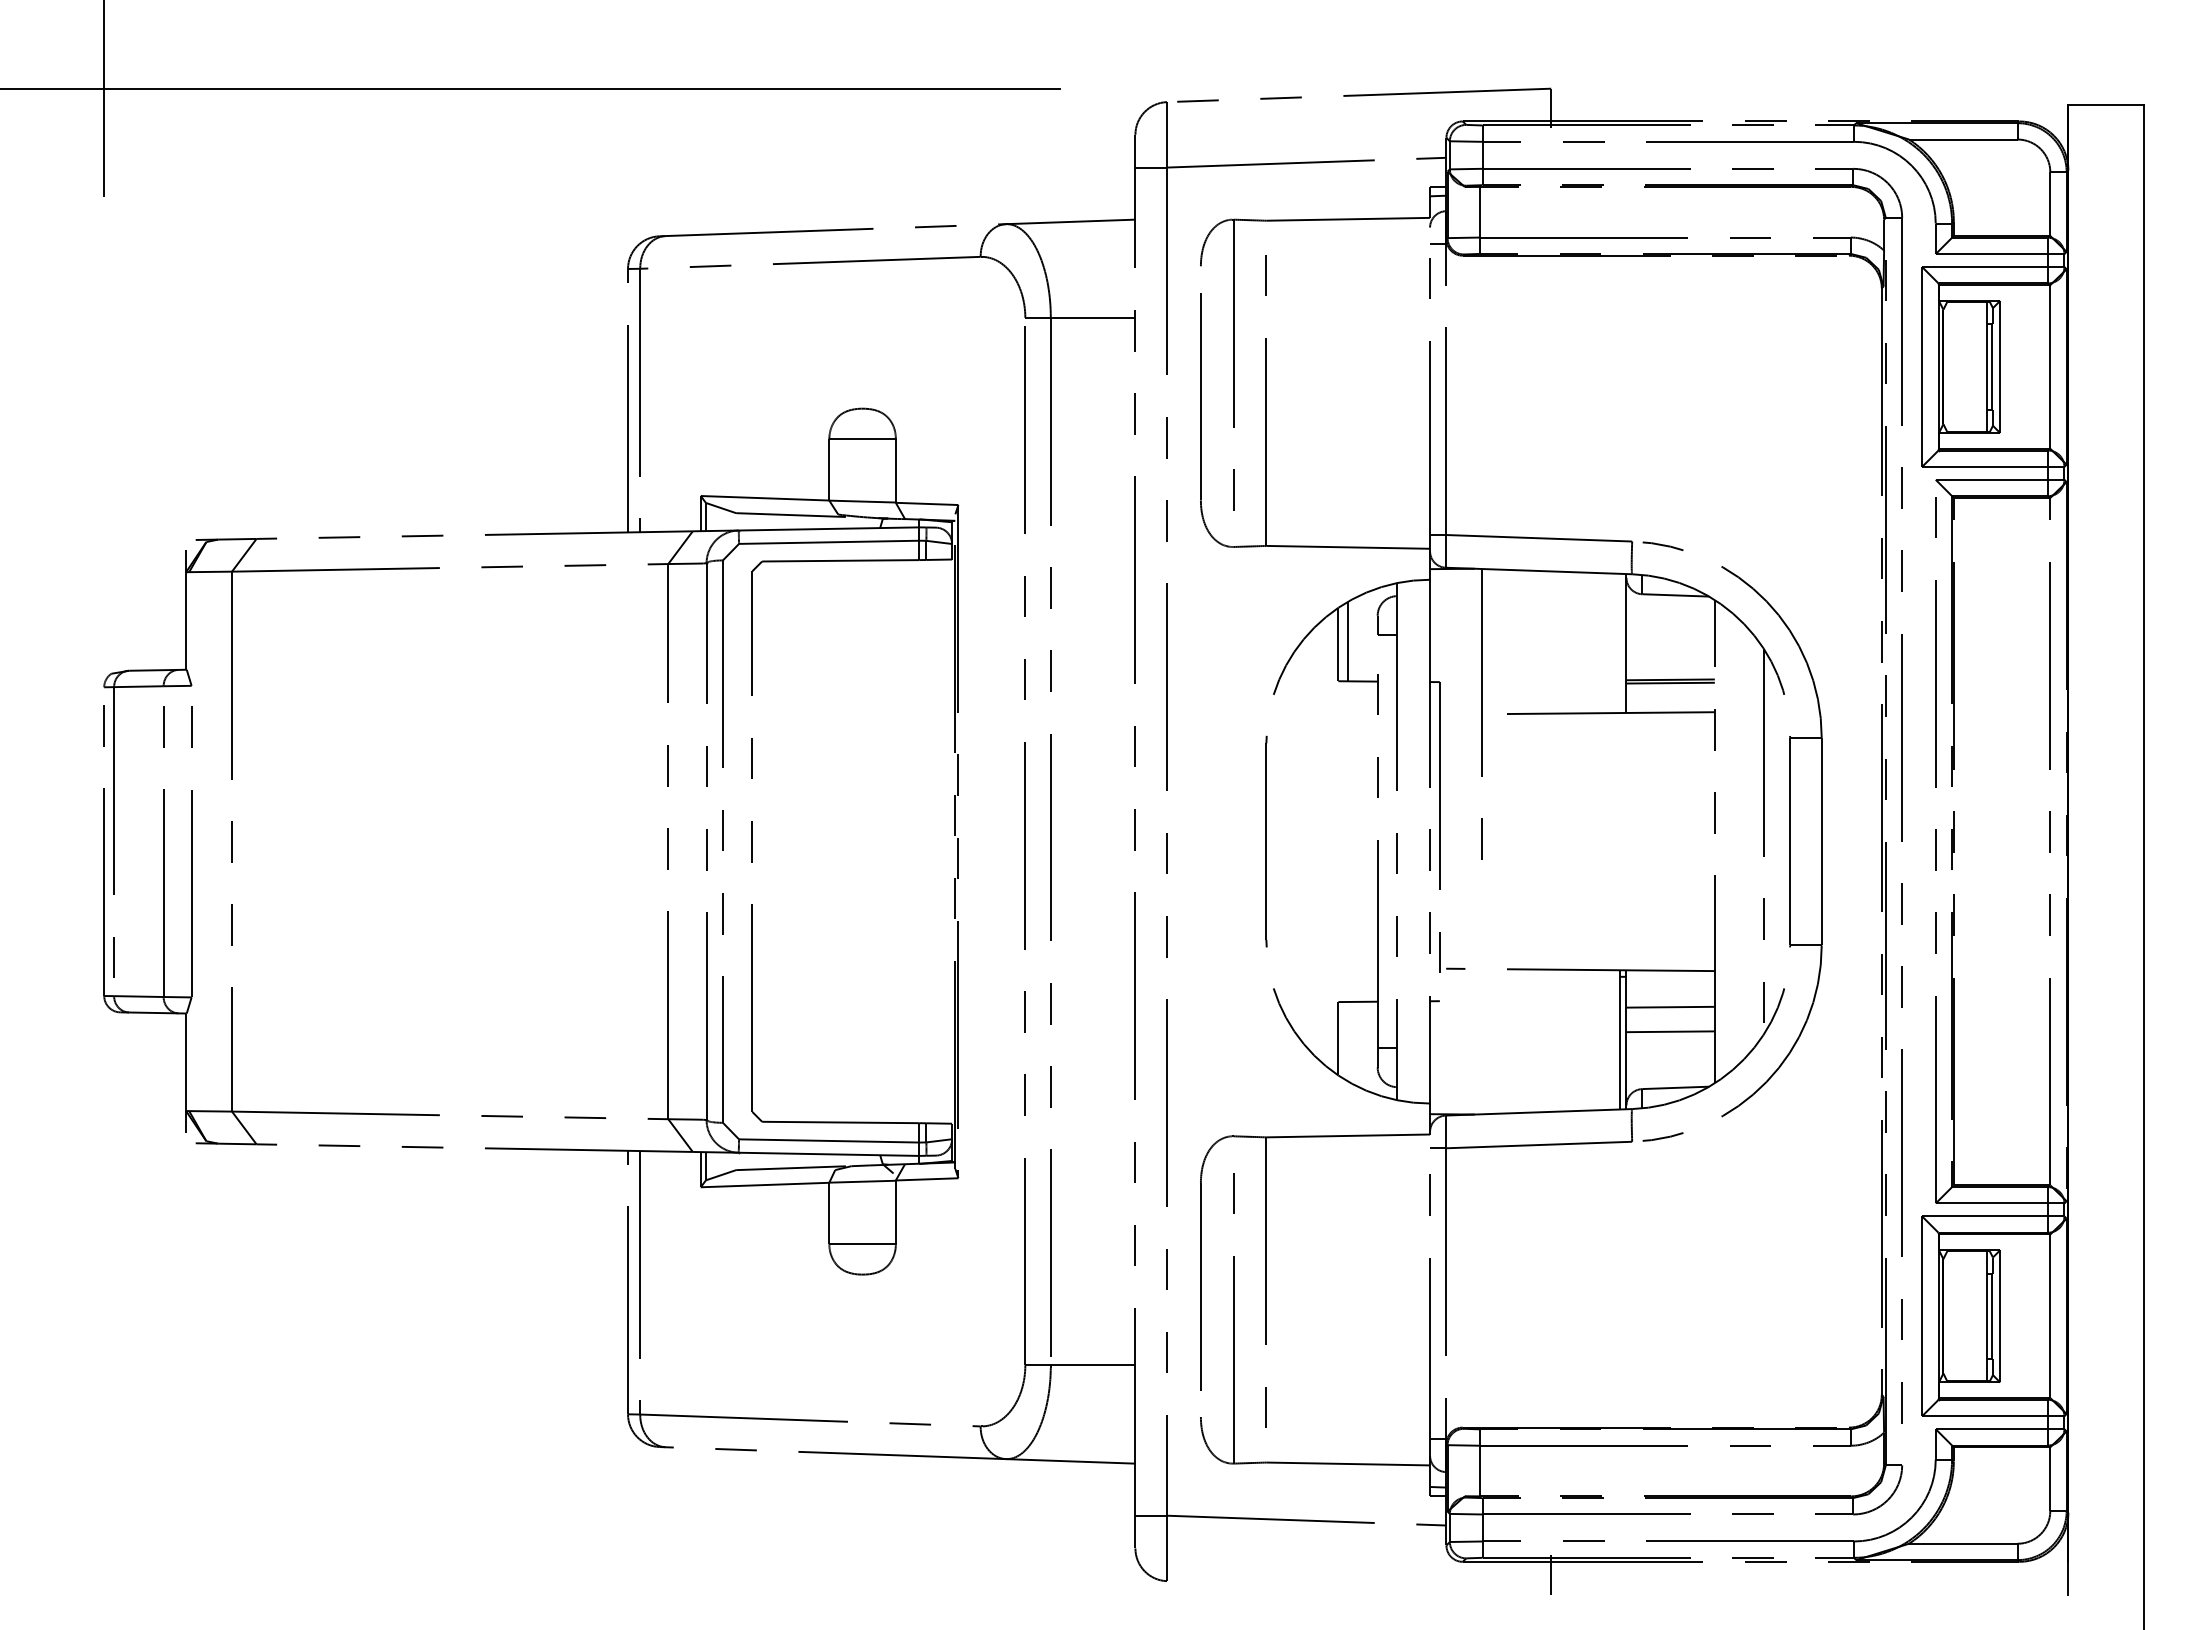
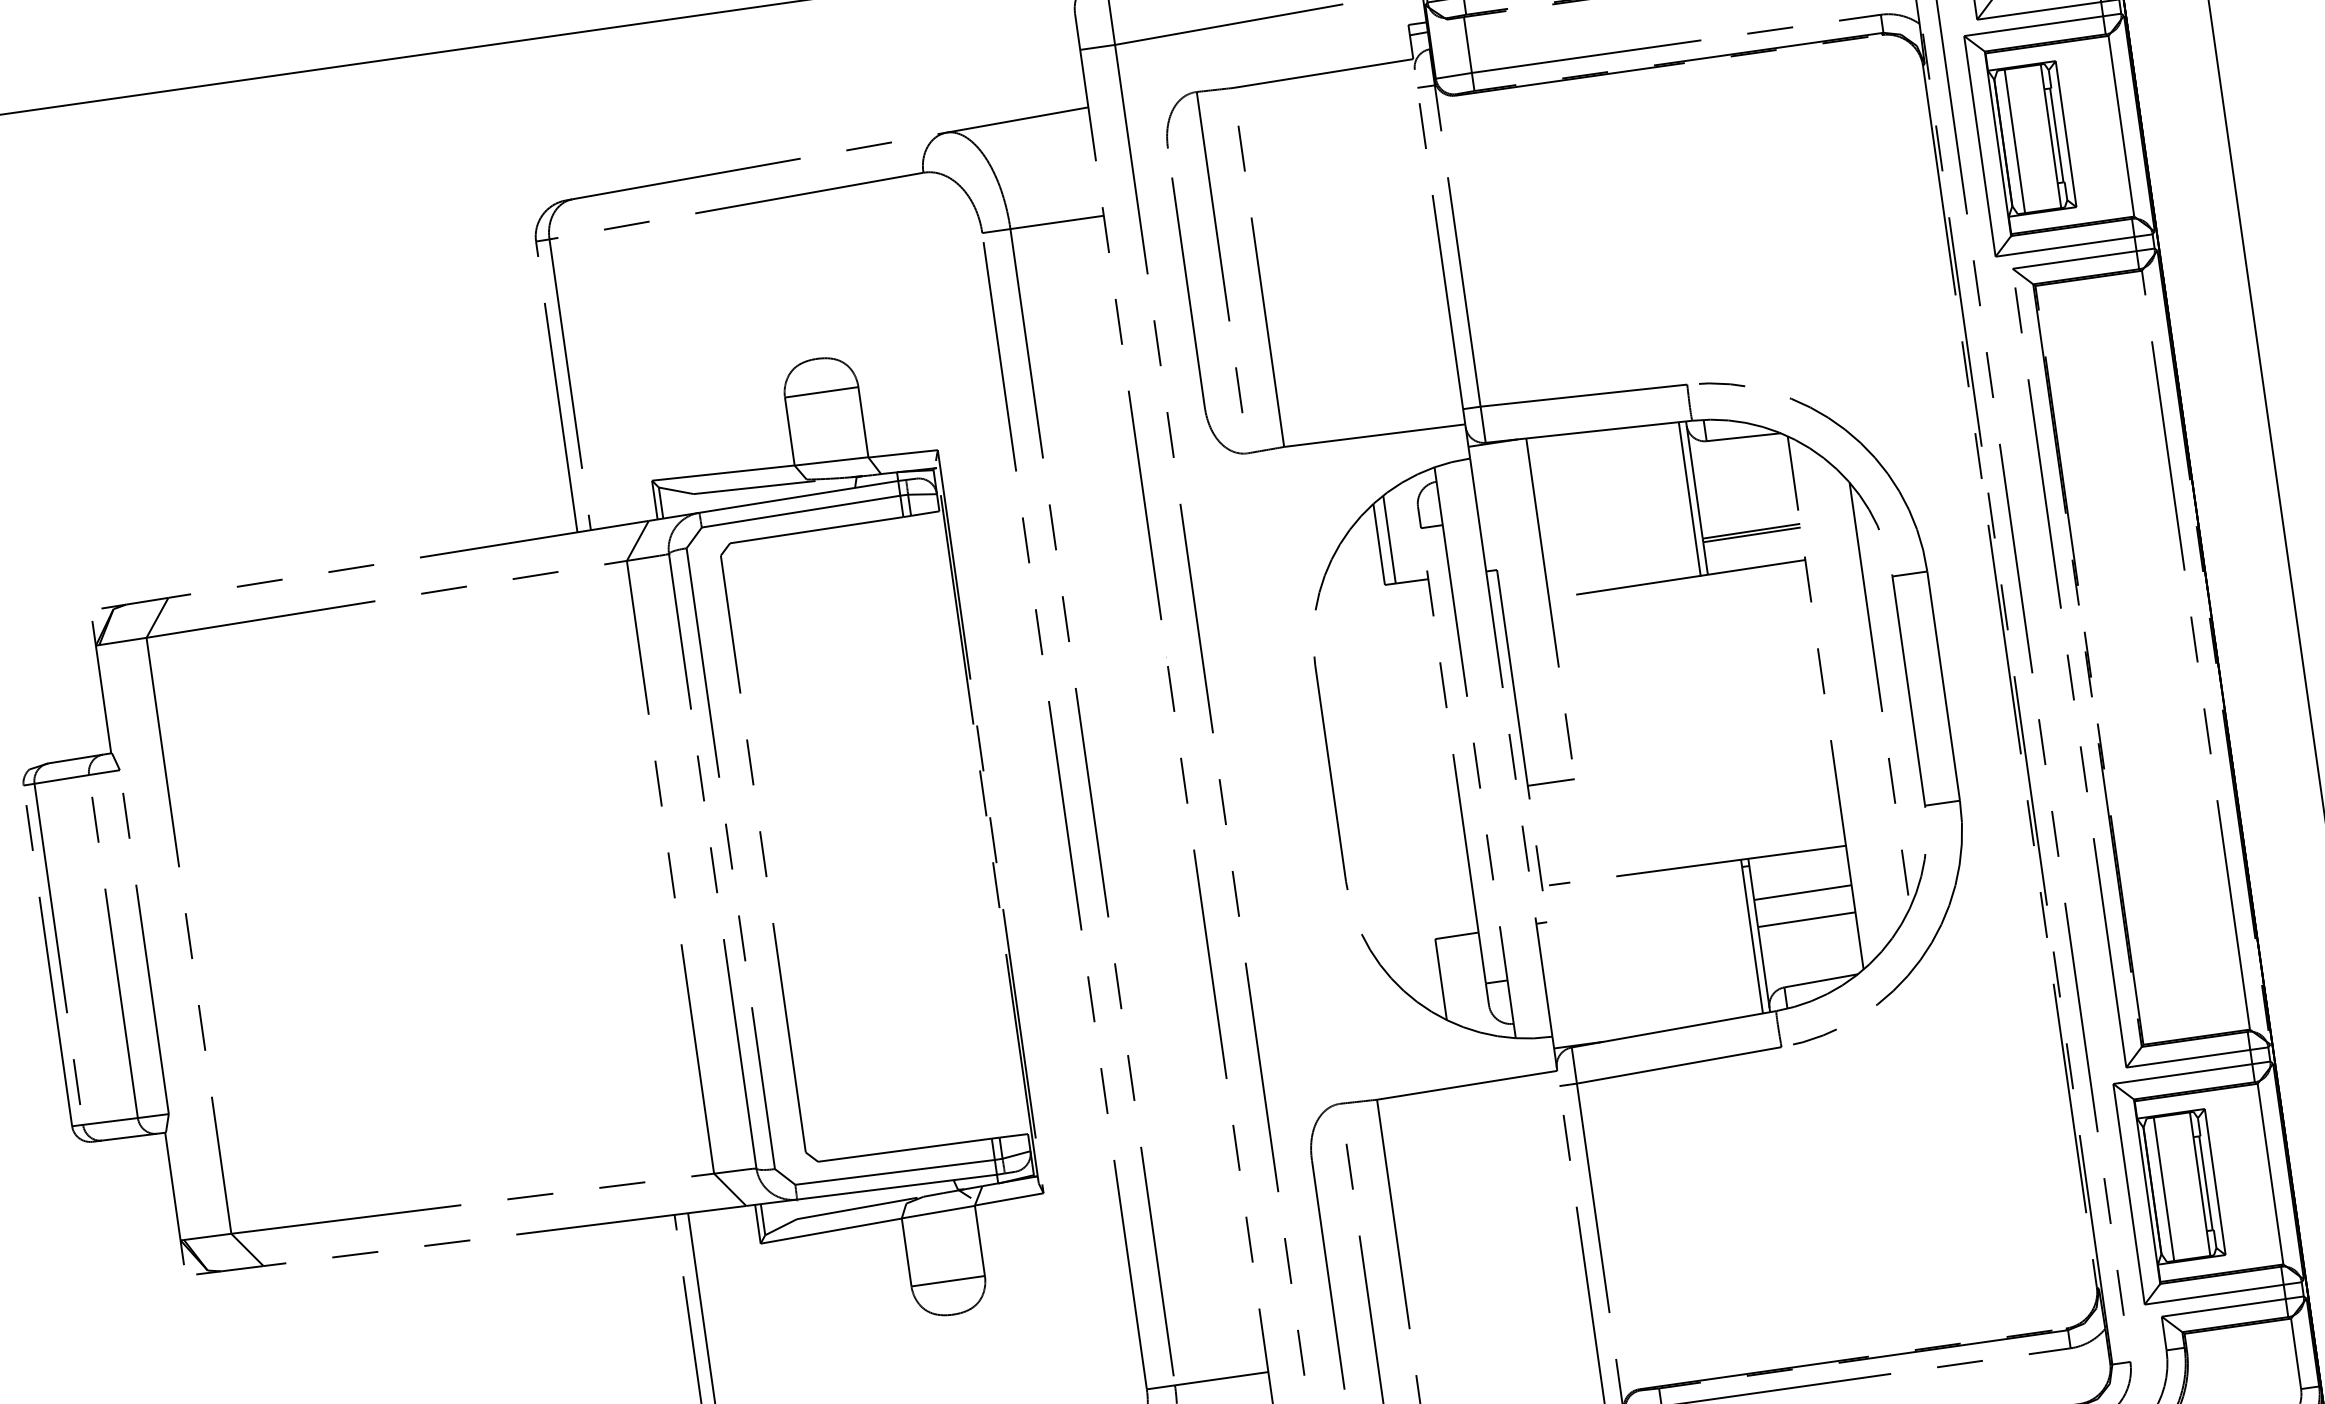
line: (1953, 366) -> (2014, 140), added
line: (1619, 643) -> (1689, 499), added
line: (1460, 877) -> (1550, 782), added
line: (1953, 1316) -> (2163, 1189), added

